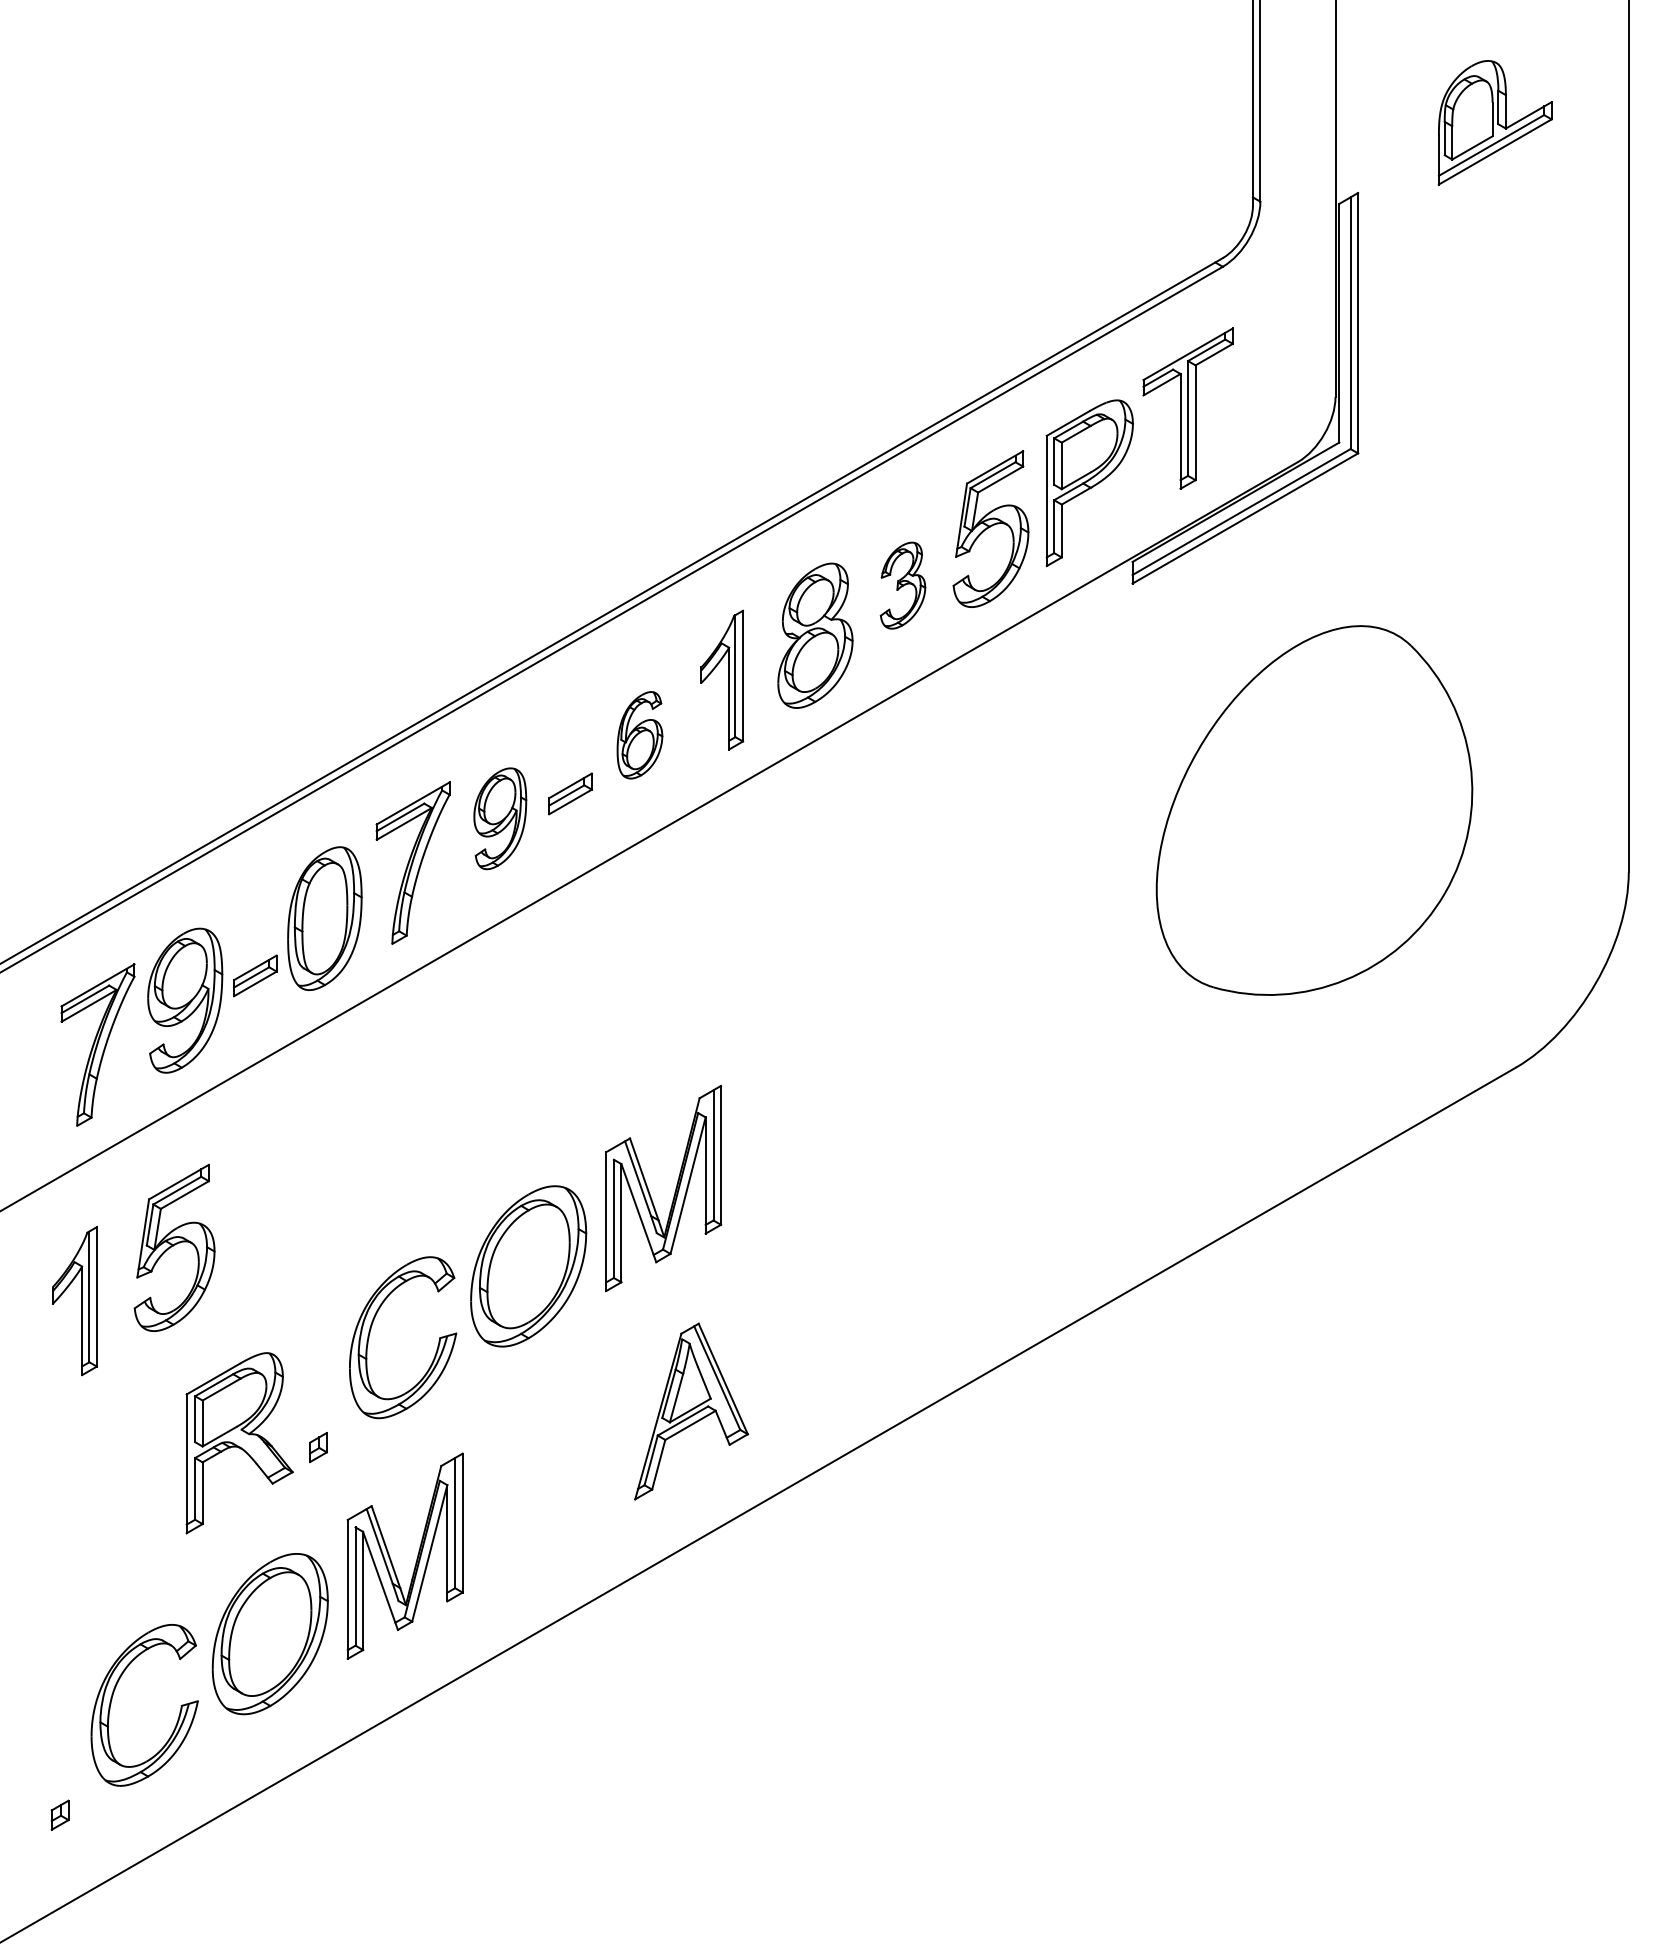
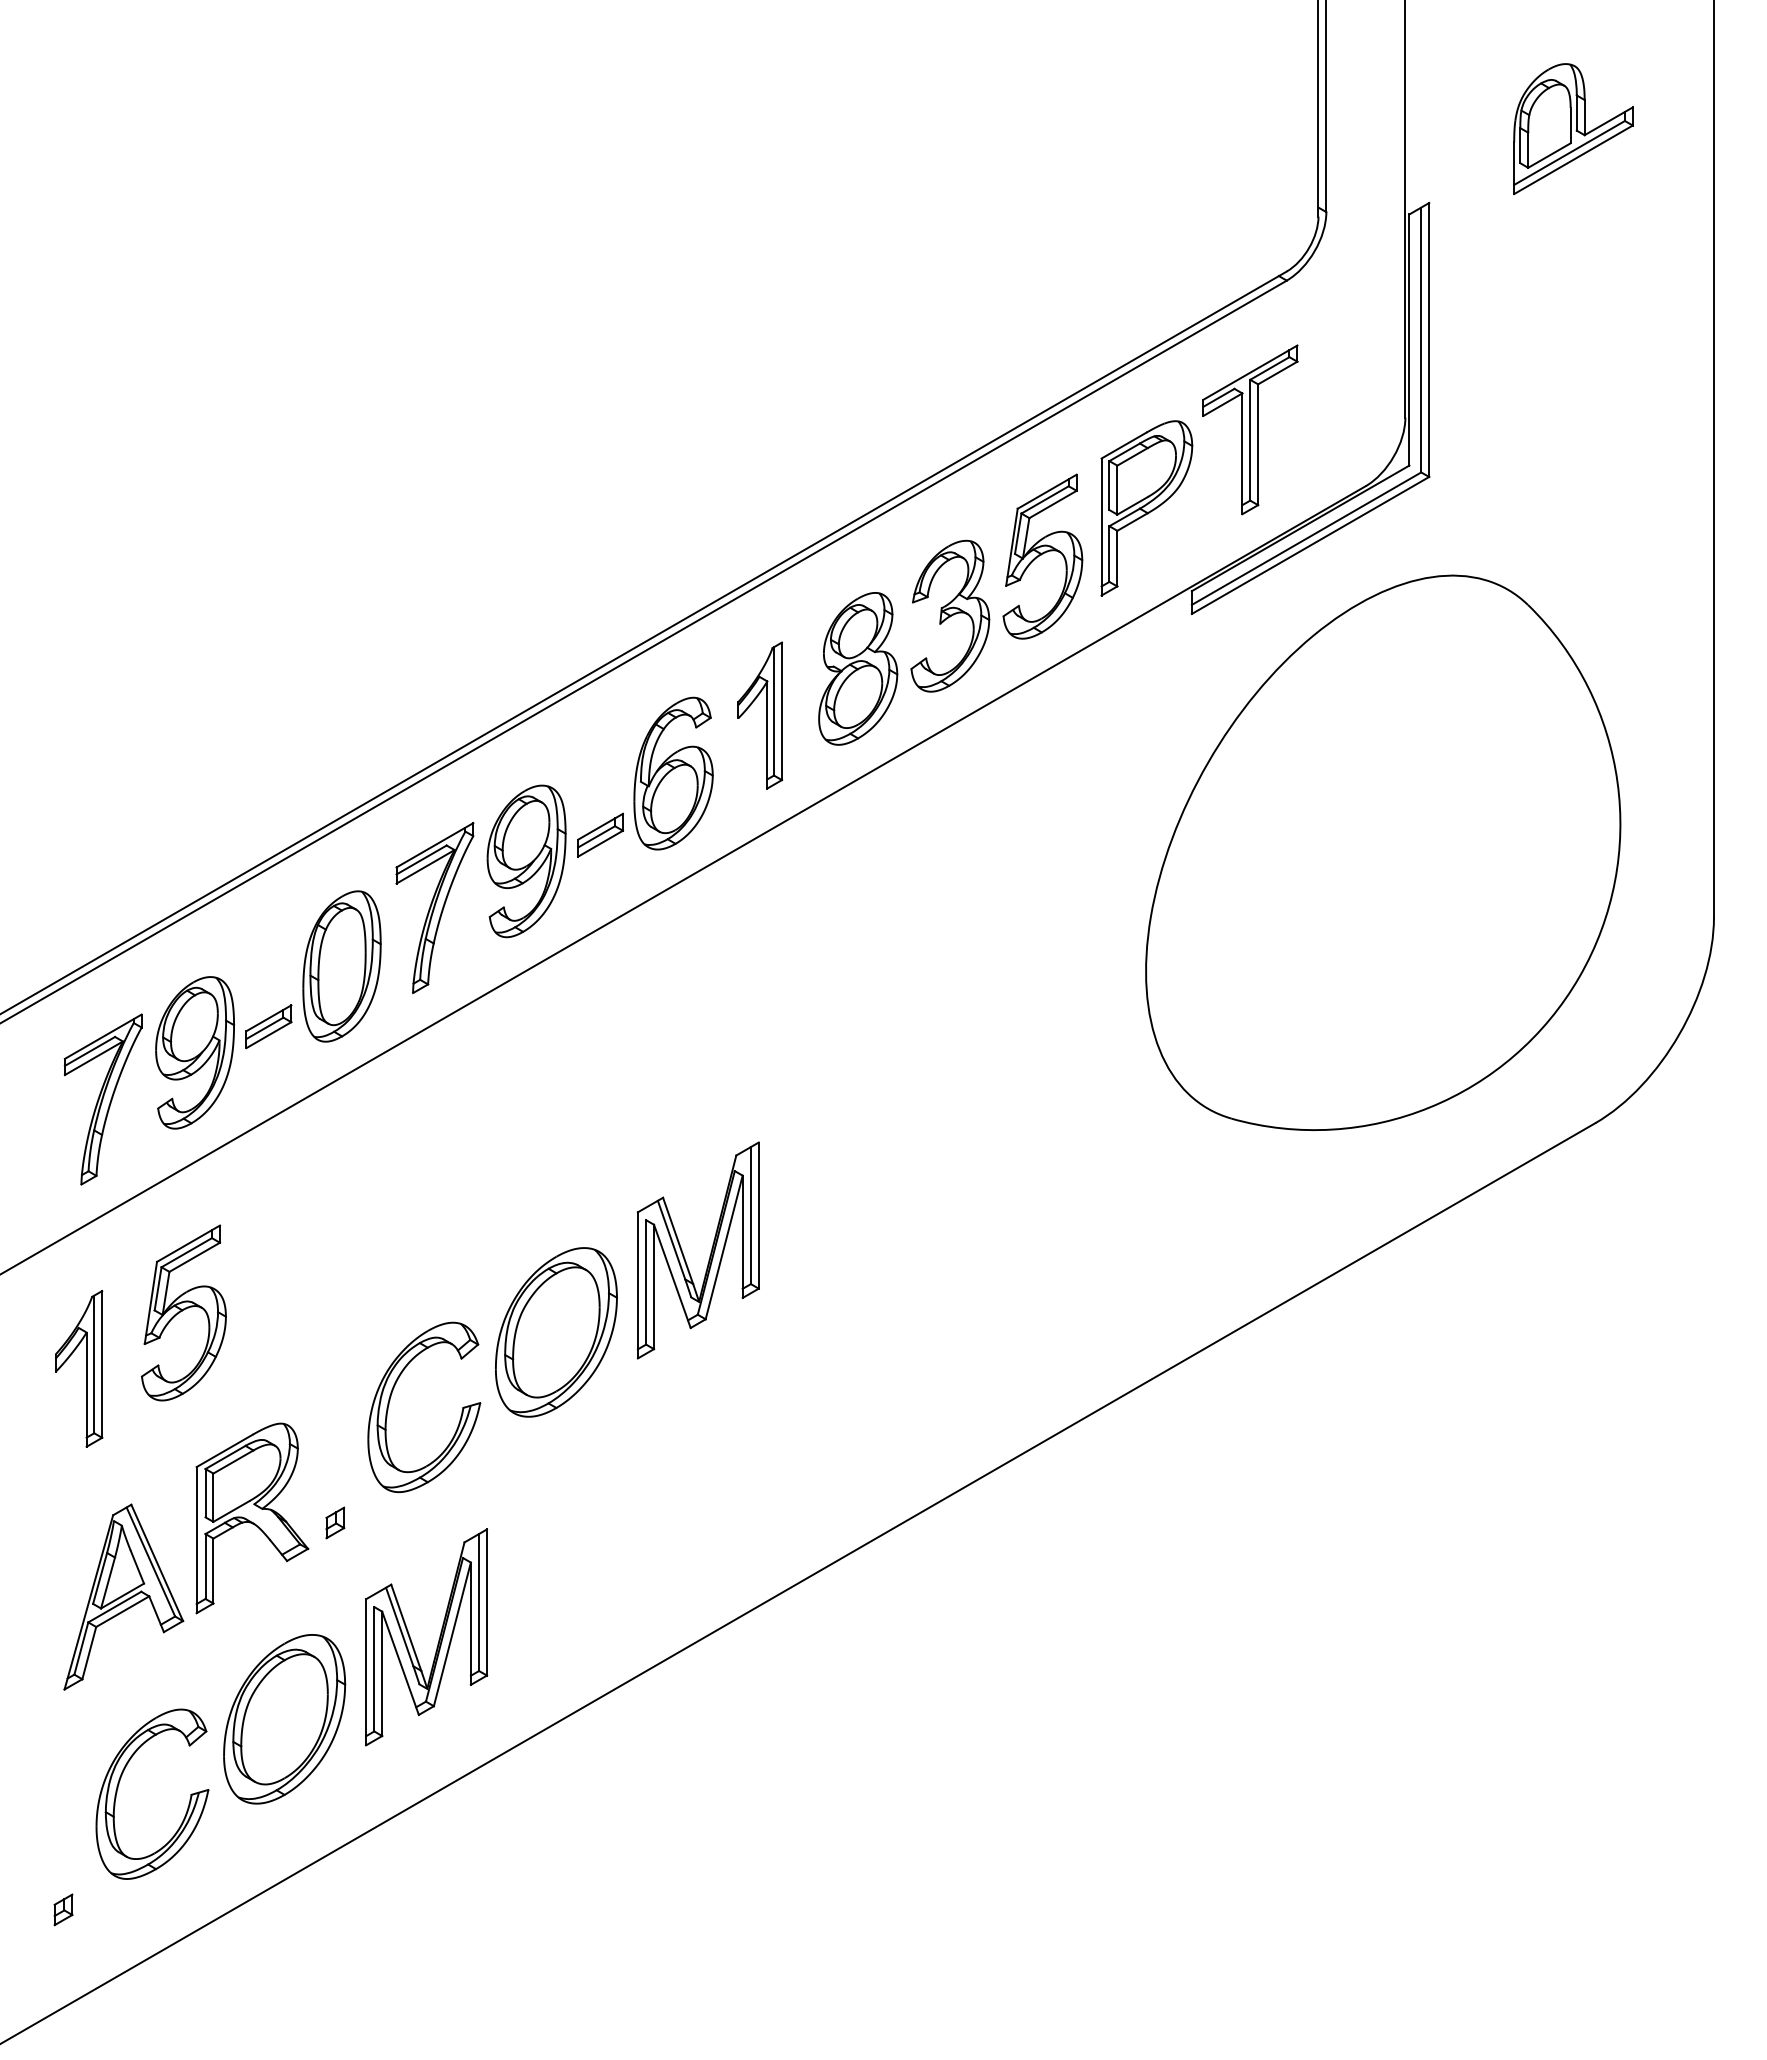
part: (903, 585) -> (950, 615), size x1.67
part: (639, 735) -> (673, 773), size x1.67
part: (1314, 810) -> (1383, 852), size x1.43
part: (500, 818) -> (526, 861), size x1.43
part: (691, 1410) -> (123, 1596), moved

